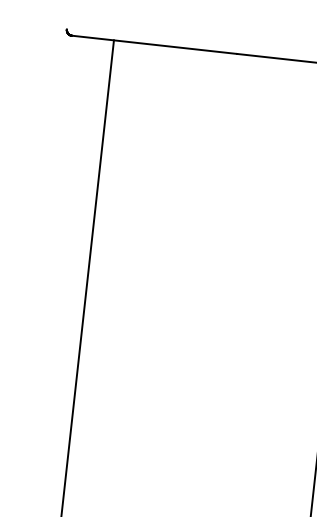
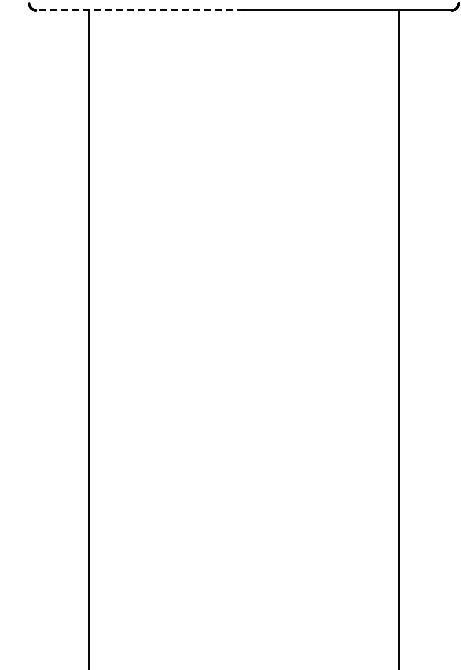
line: (154, 44) -> (140, 10), solid -> dashed

